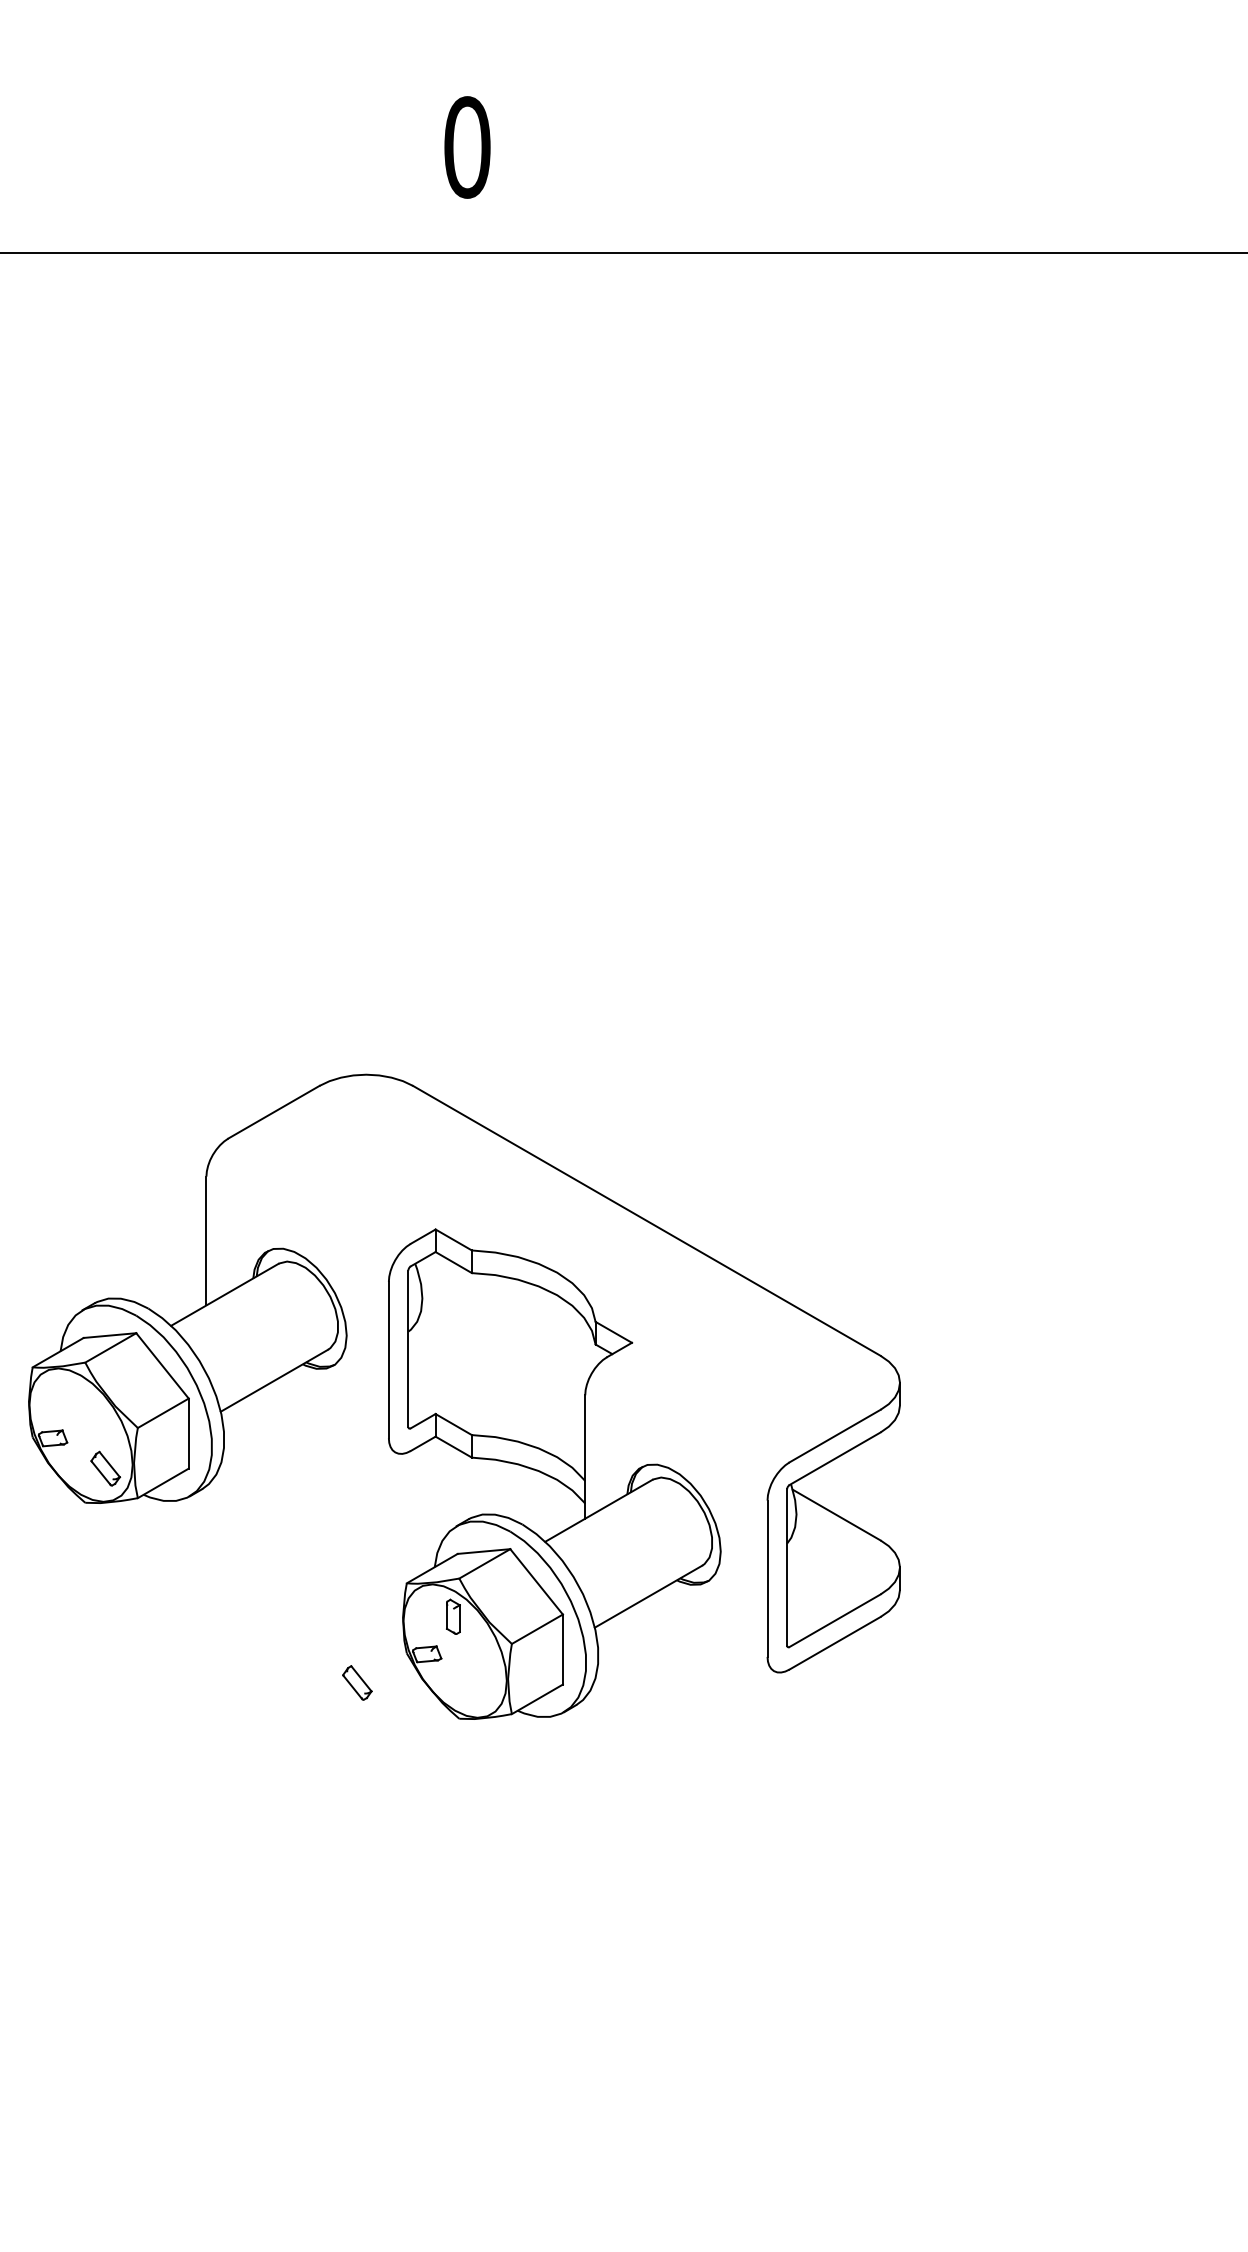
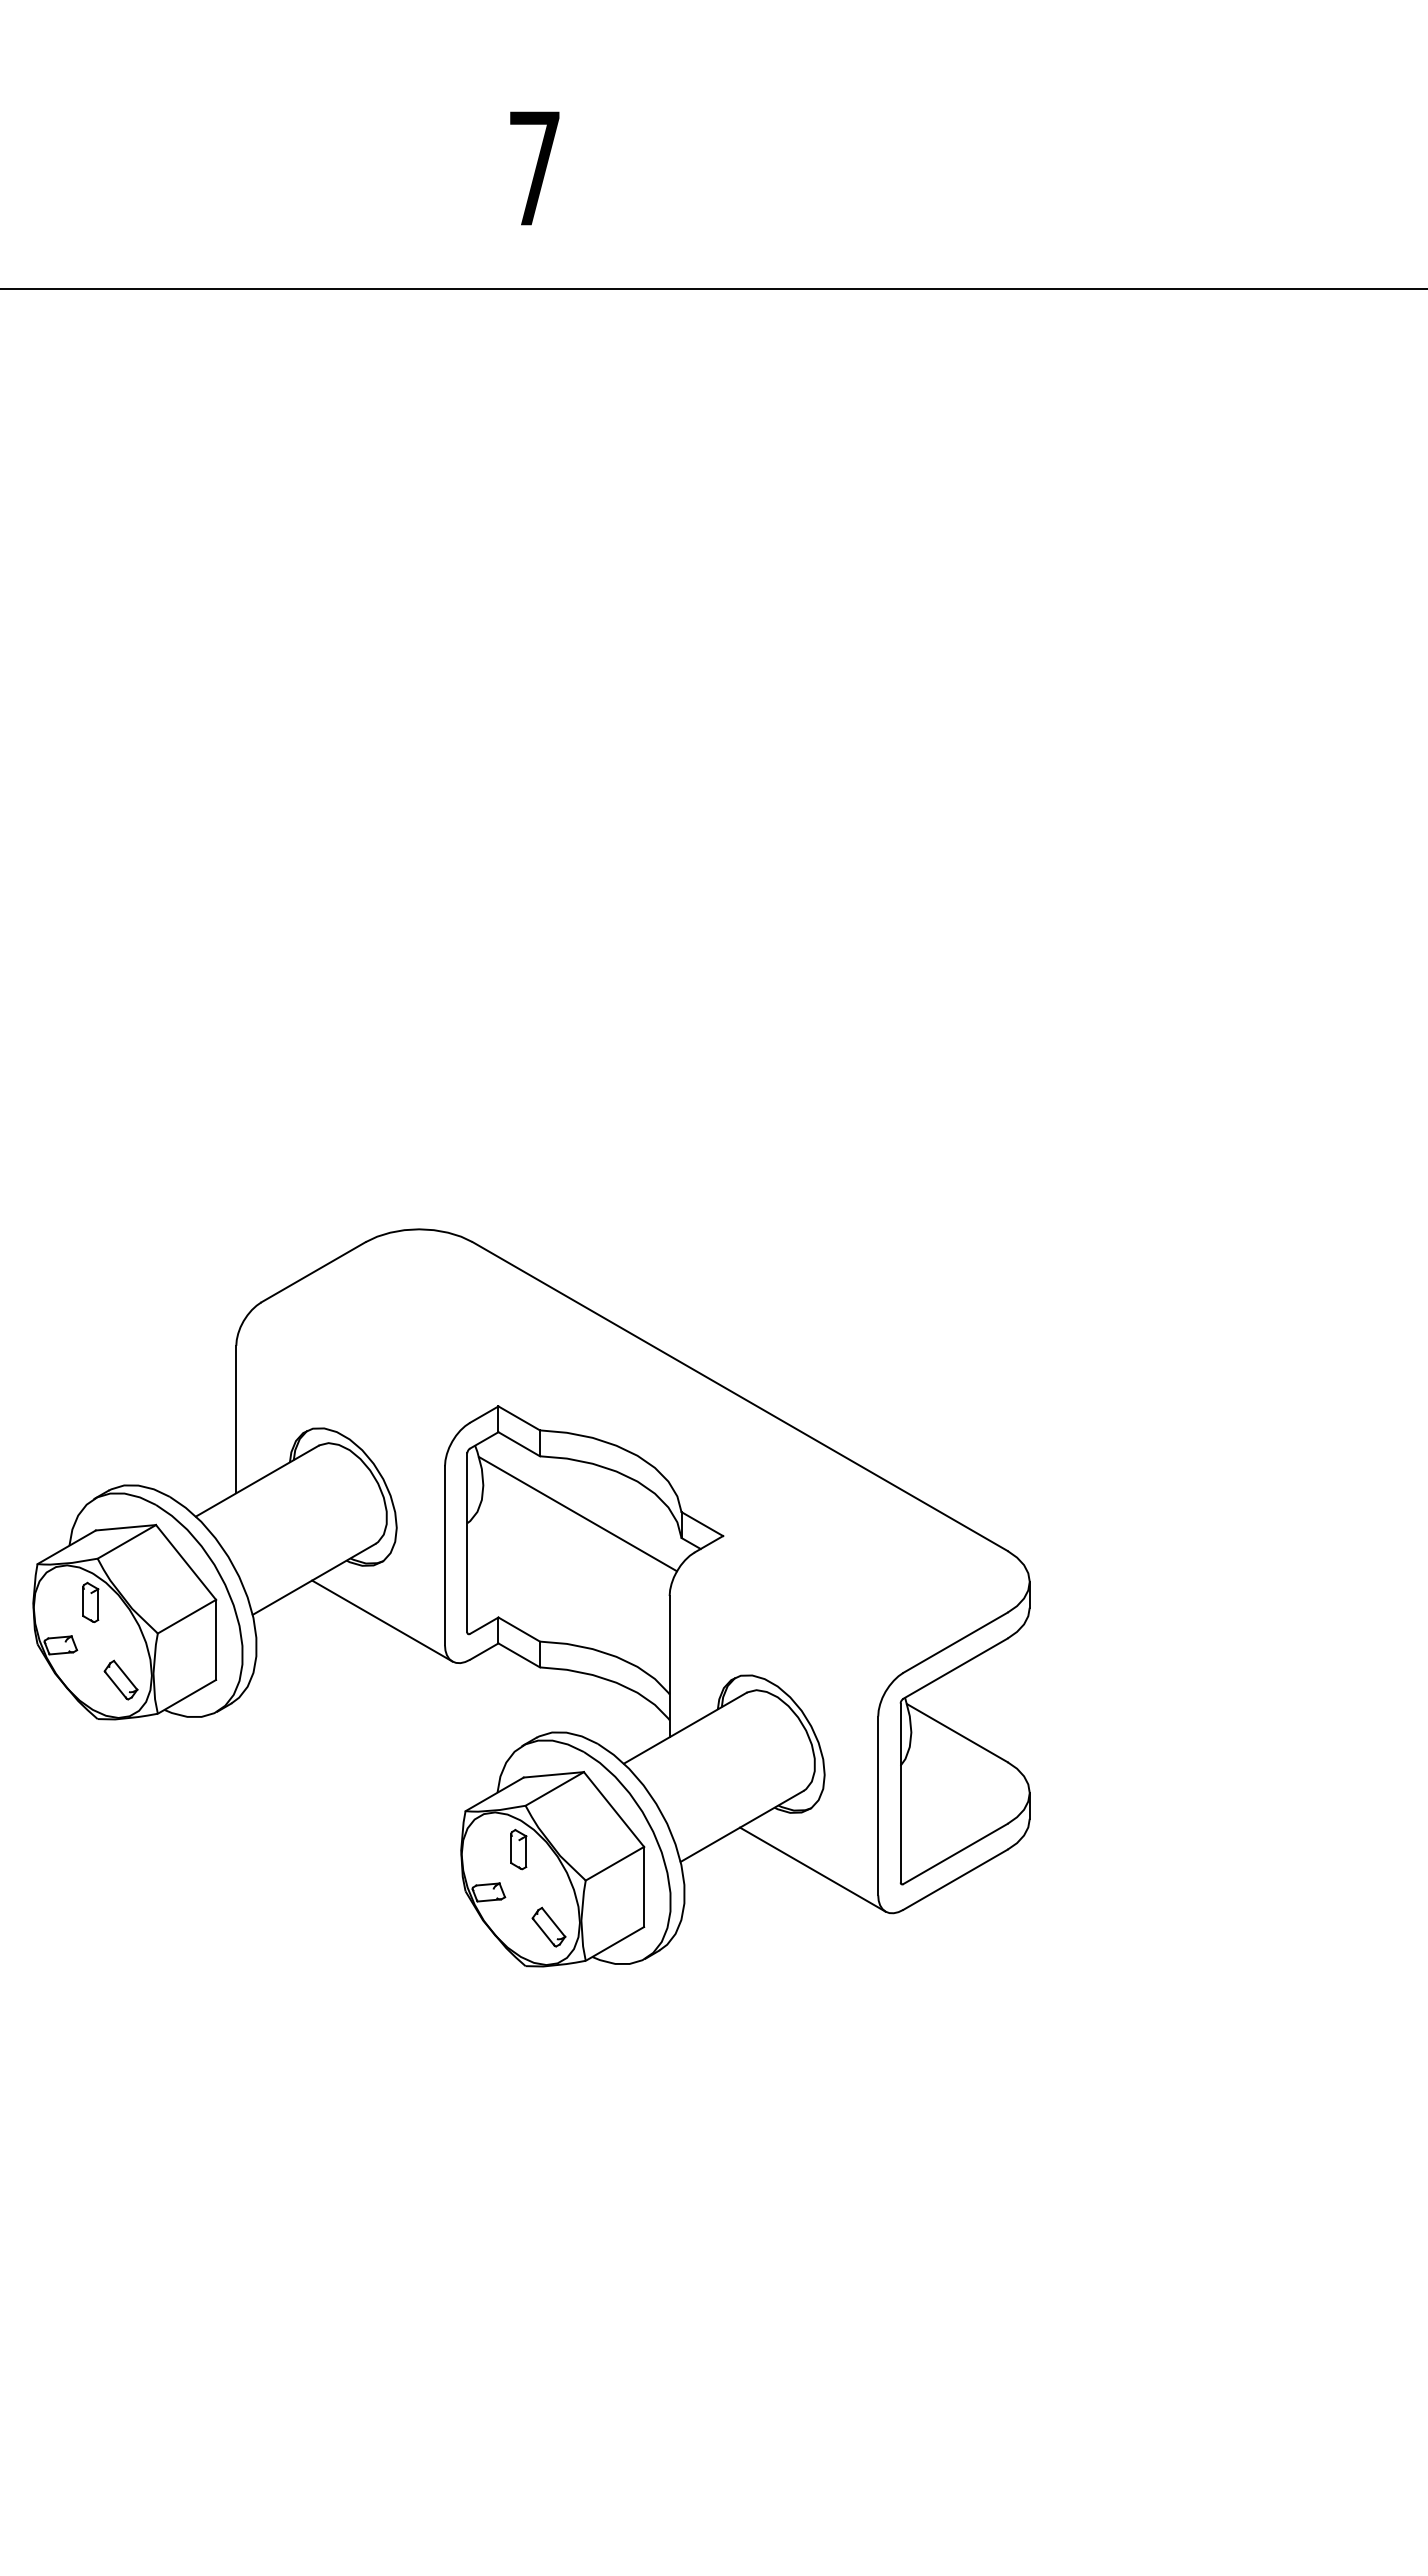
text: (467, 147) -> (534, 168), 0 -> 7
line: (504, 1323) -> (577, 1514), added
part: (78, 1400) -> (90, 1601), added
line: (334, 1416) -> (382, 1620), added
line: (710, 1634) -> (812, 1869), added
part: (356, 1682) -> (548, 1926), moved

